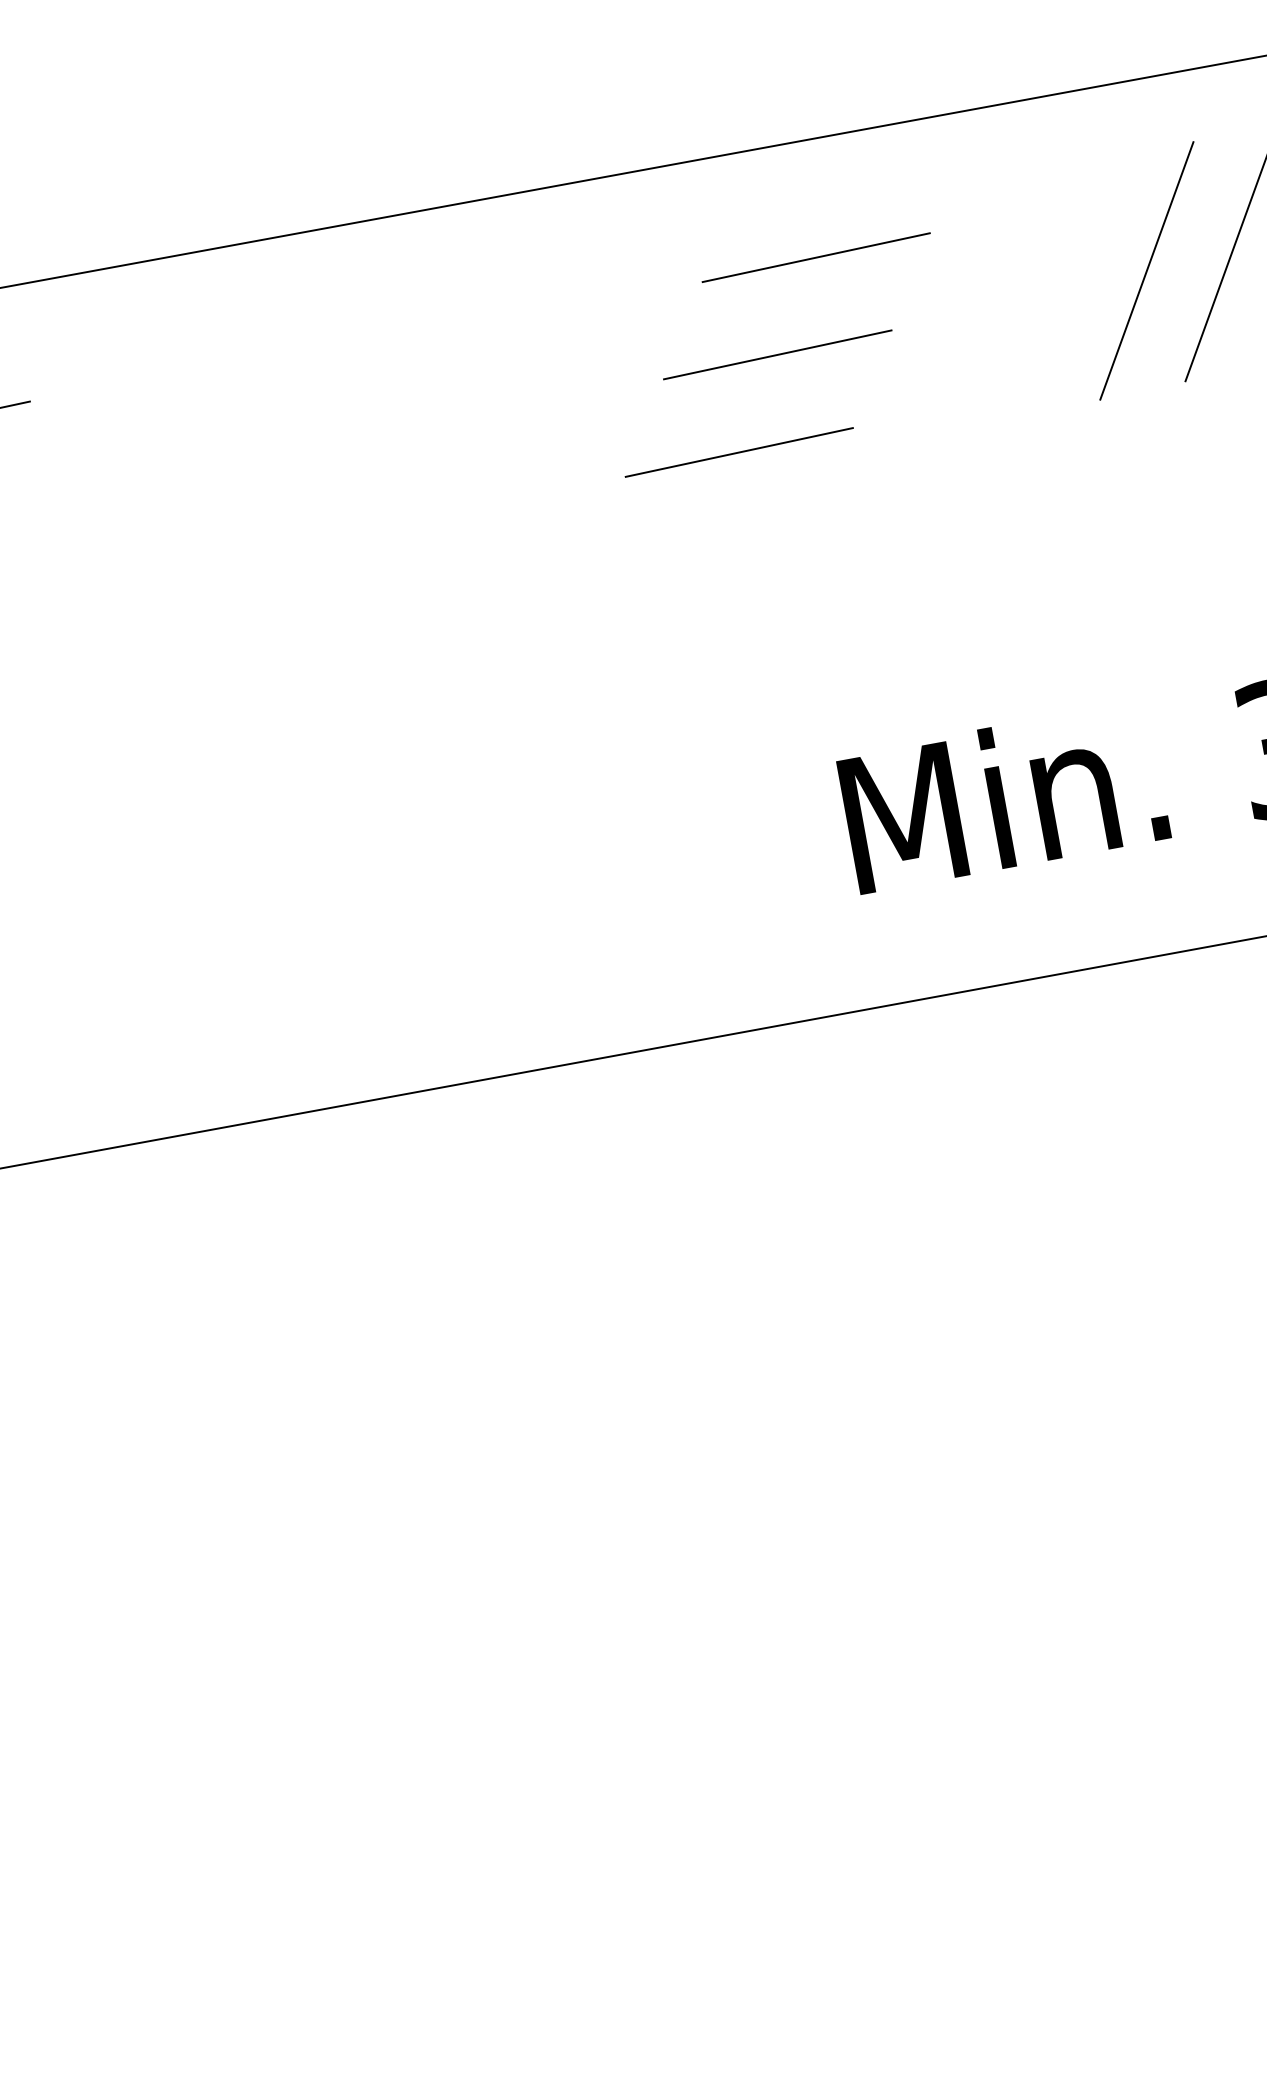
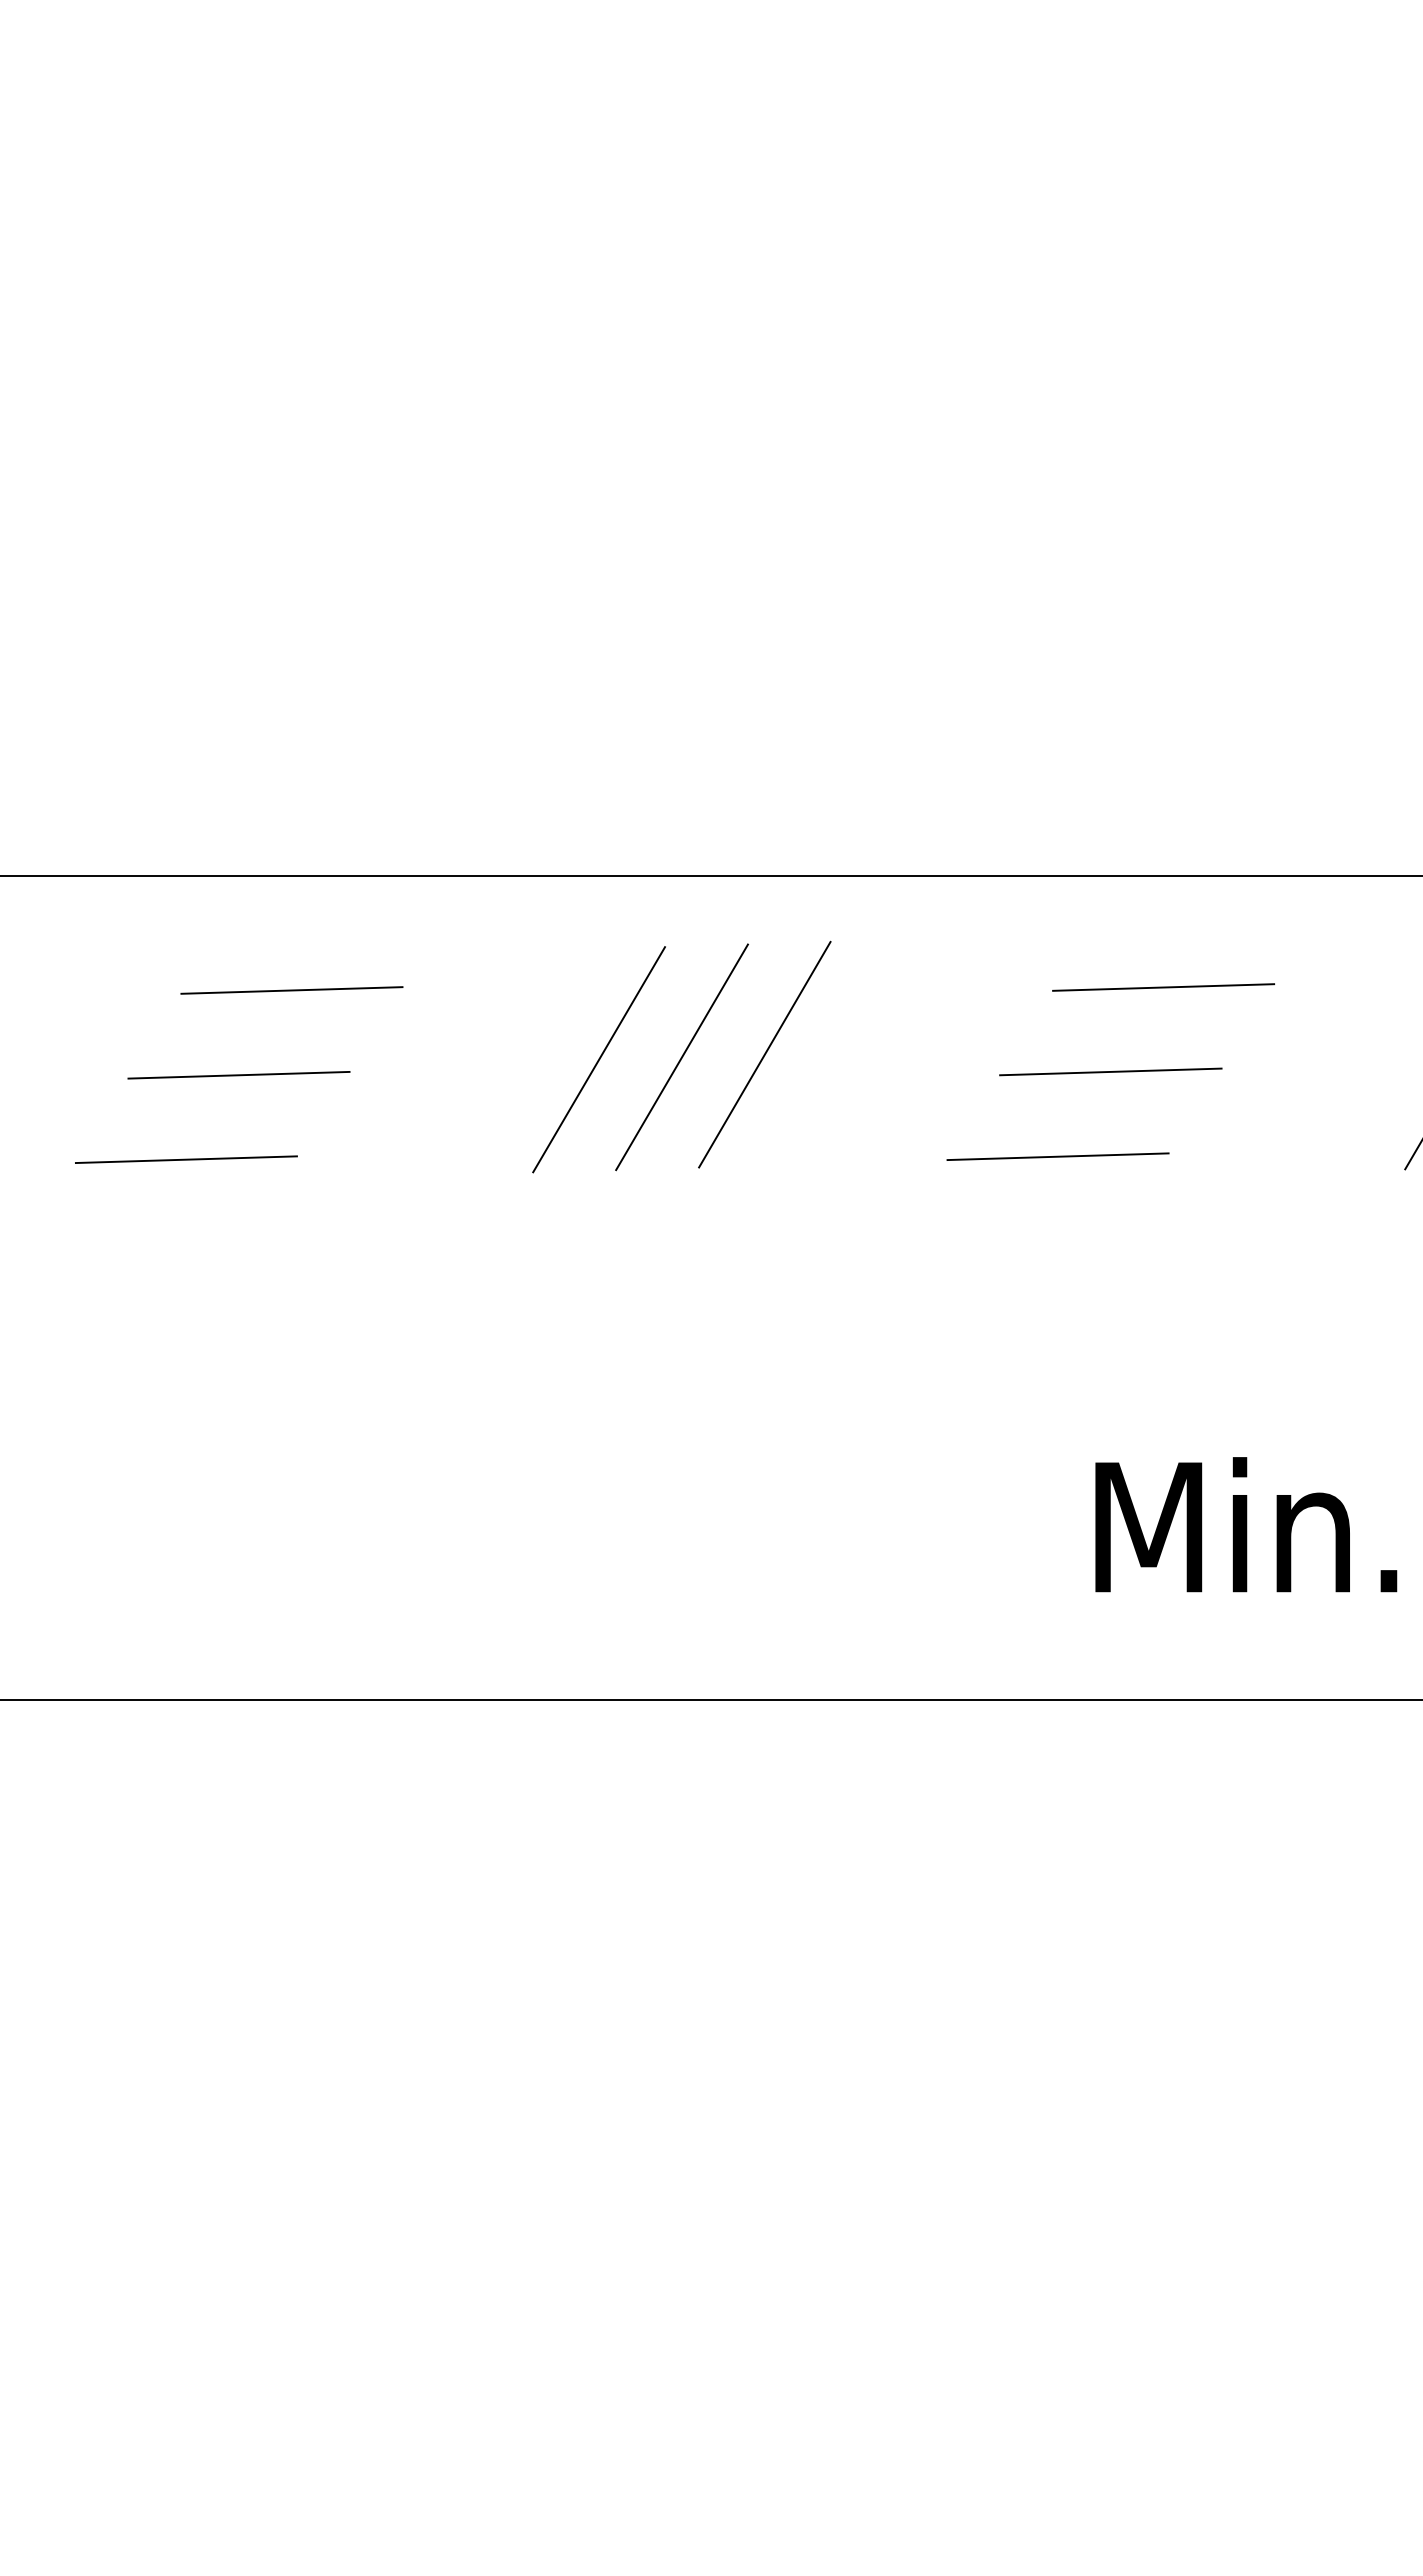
line: (416, 402) -> (764, 1054), added
line: (331, 421) -> (681, 1057), added
line: (247, 438) -> (599, 1059), added

